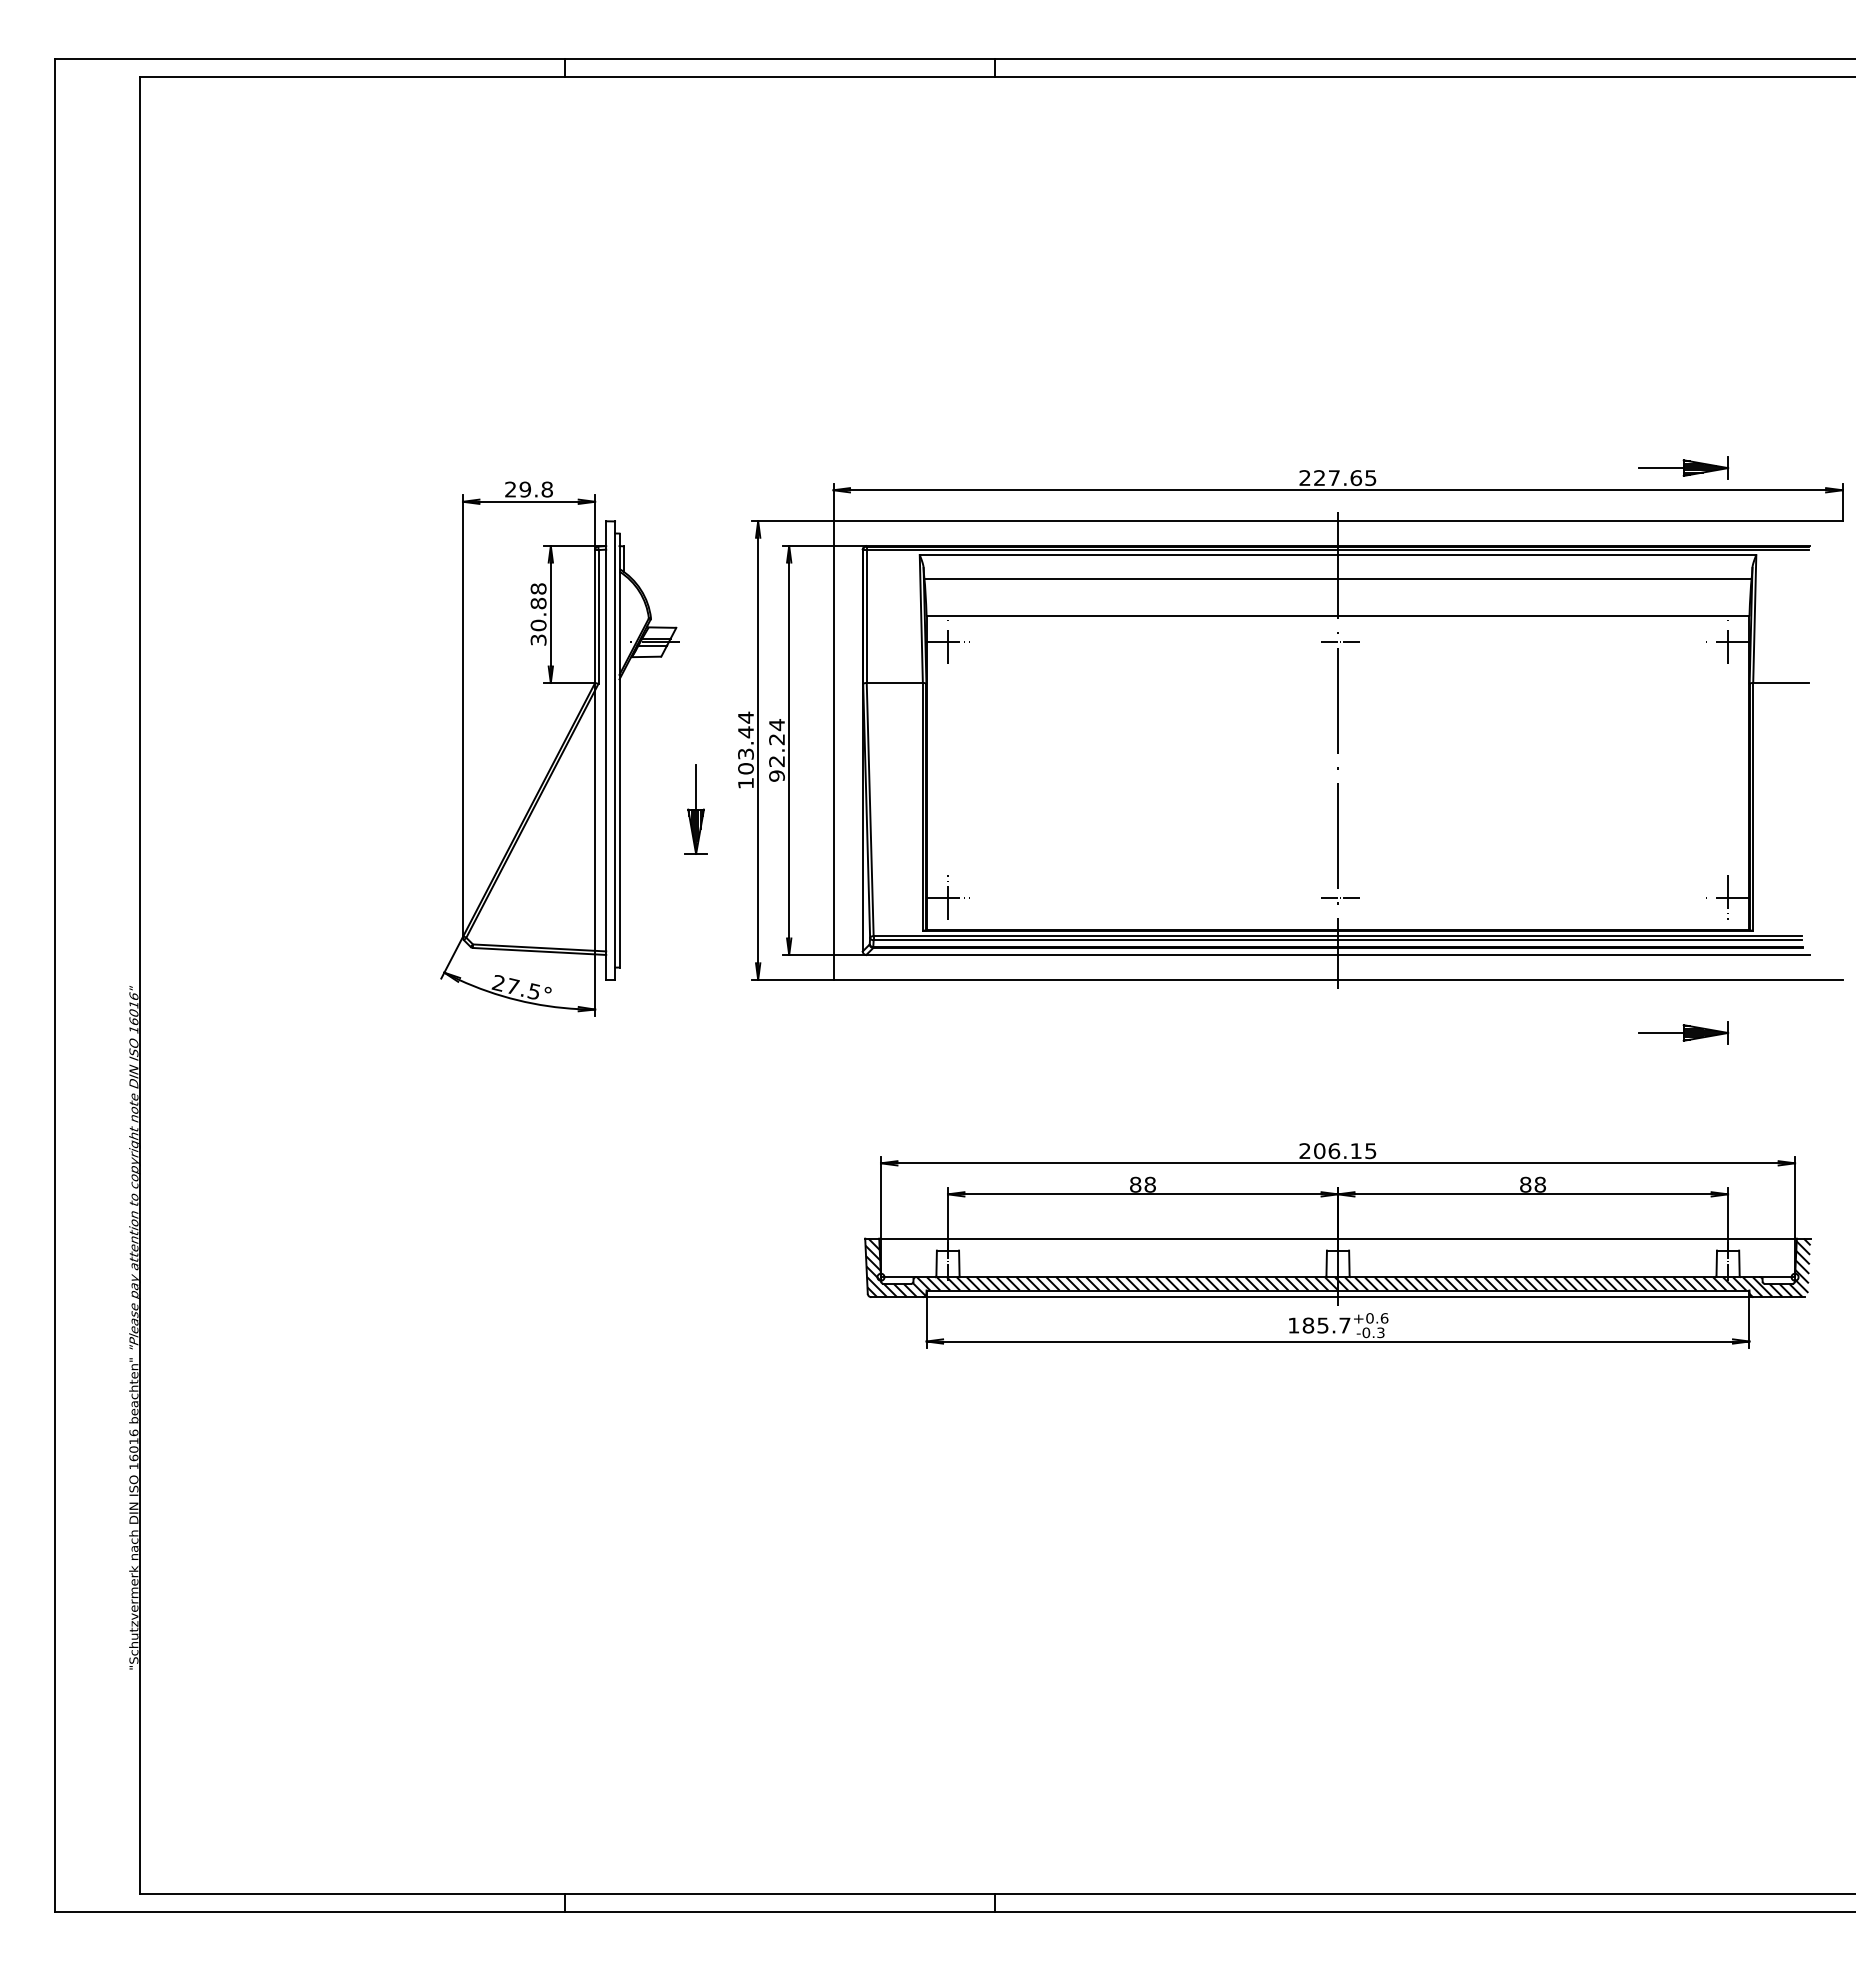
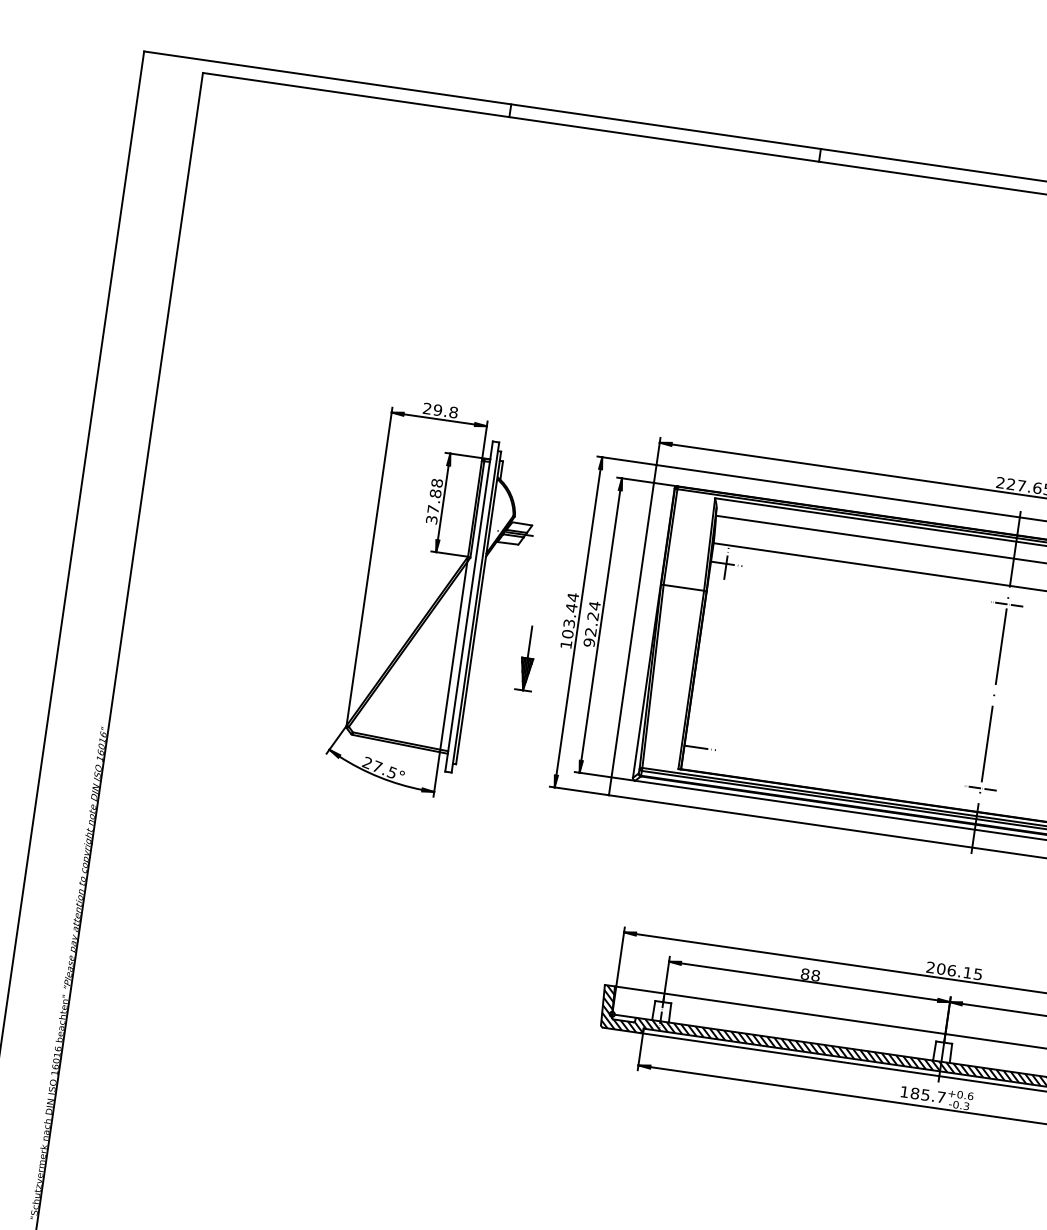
text: (538, 625) -> (433, 509), 30.88 -> 37.88
line: (947, 897) -> (699, 747), removed

